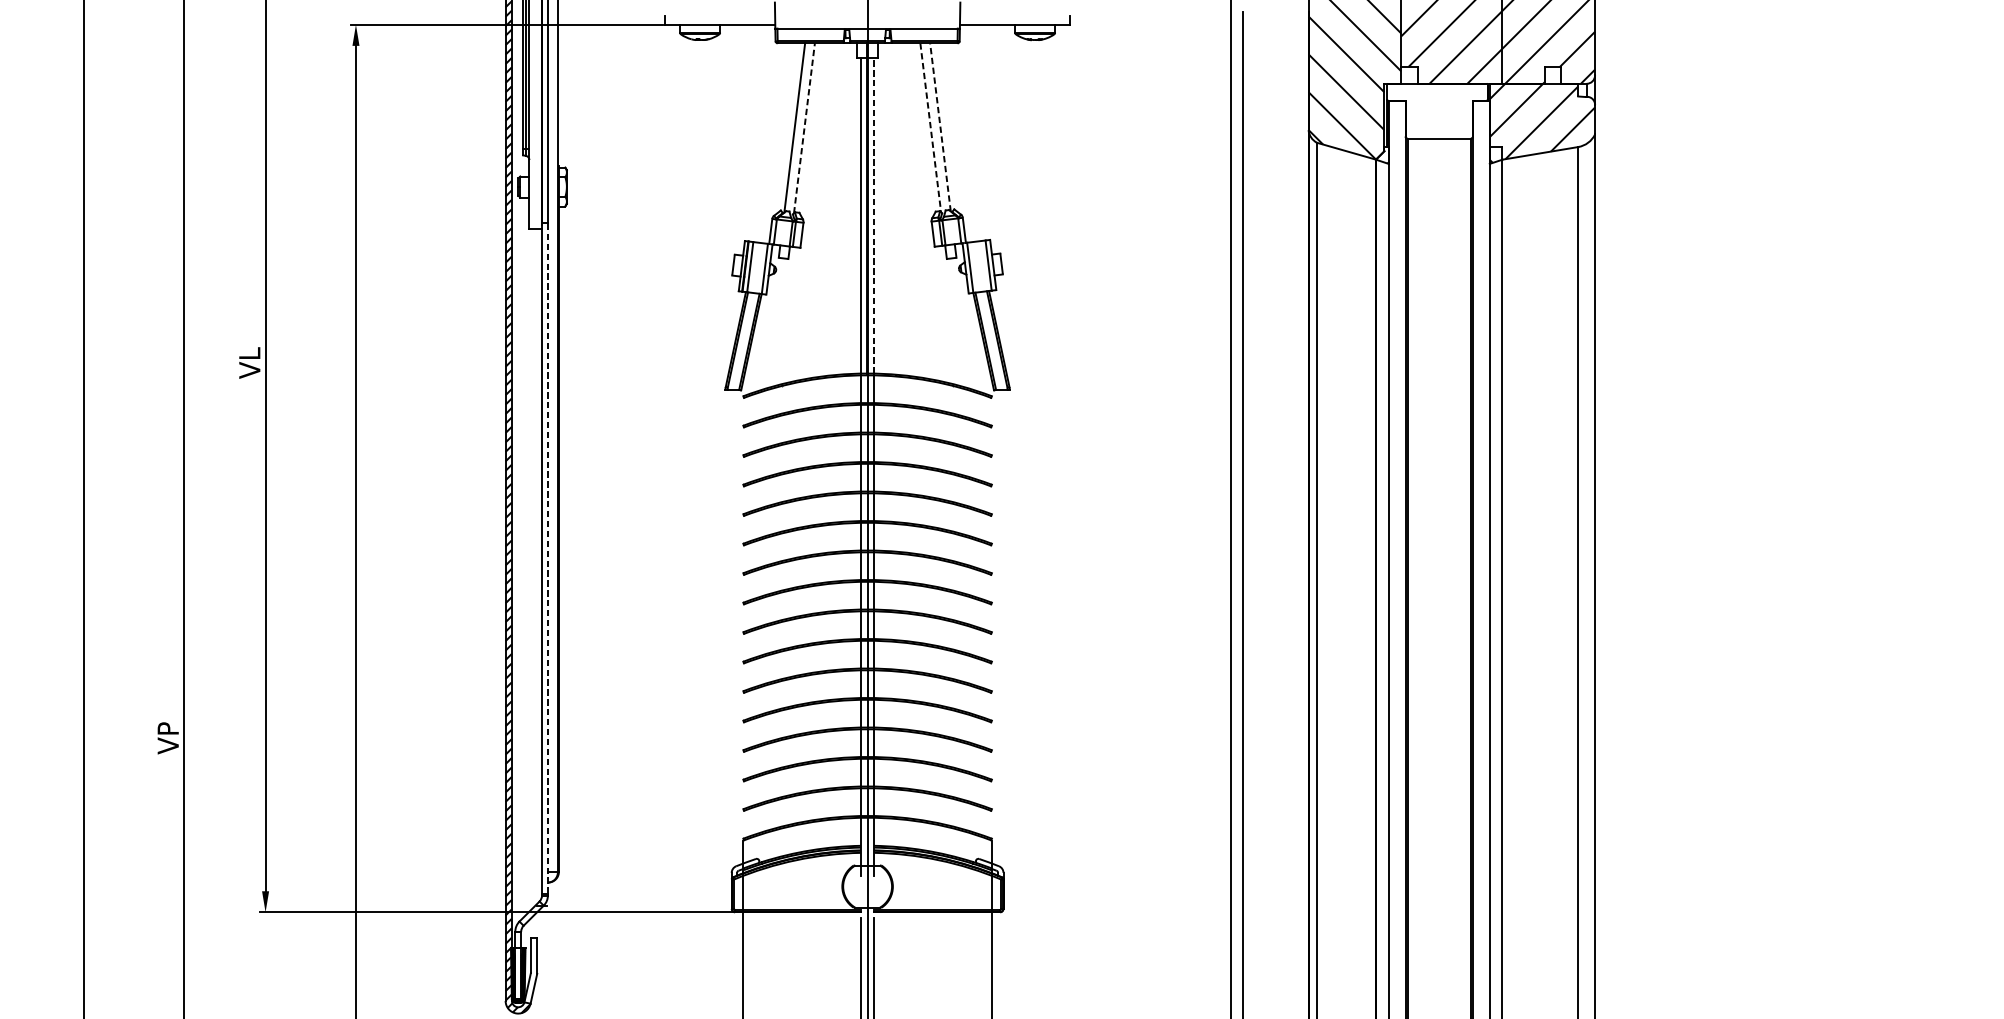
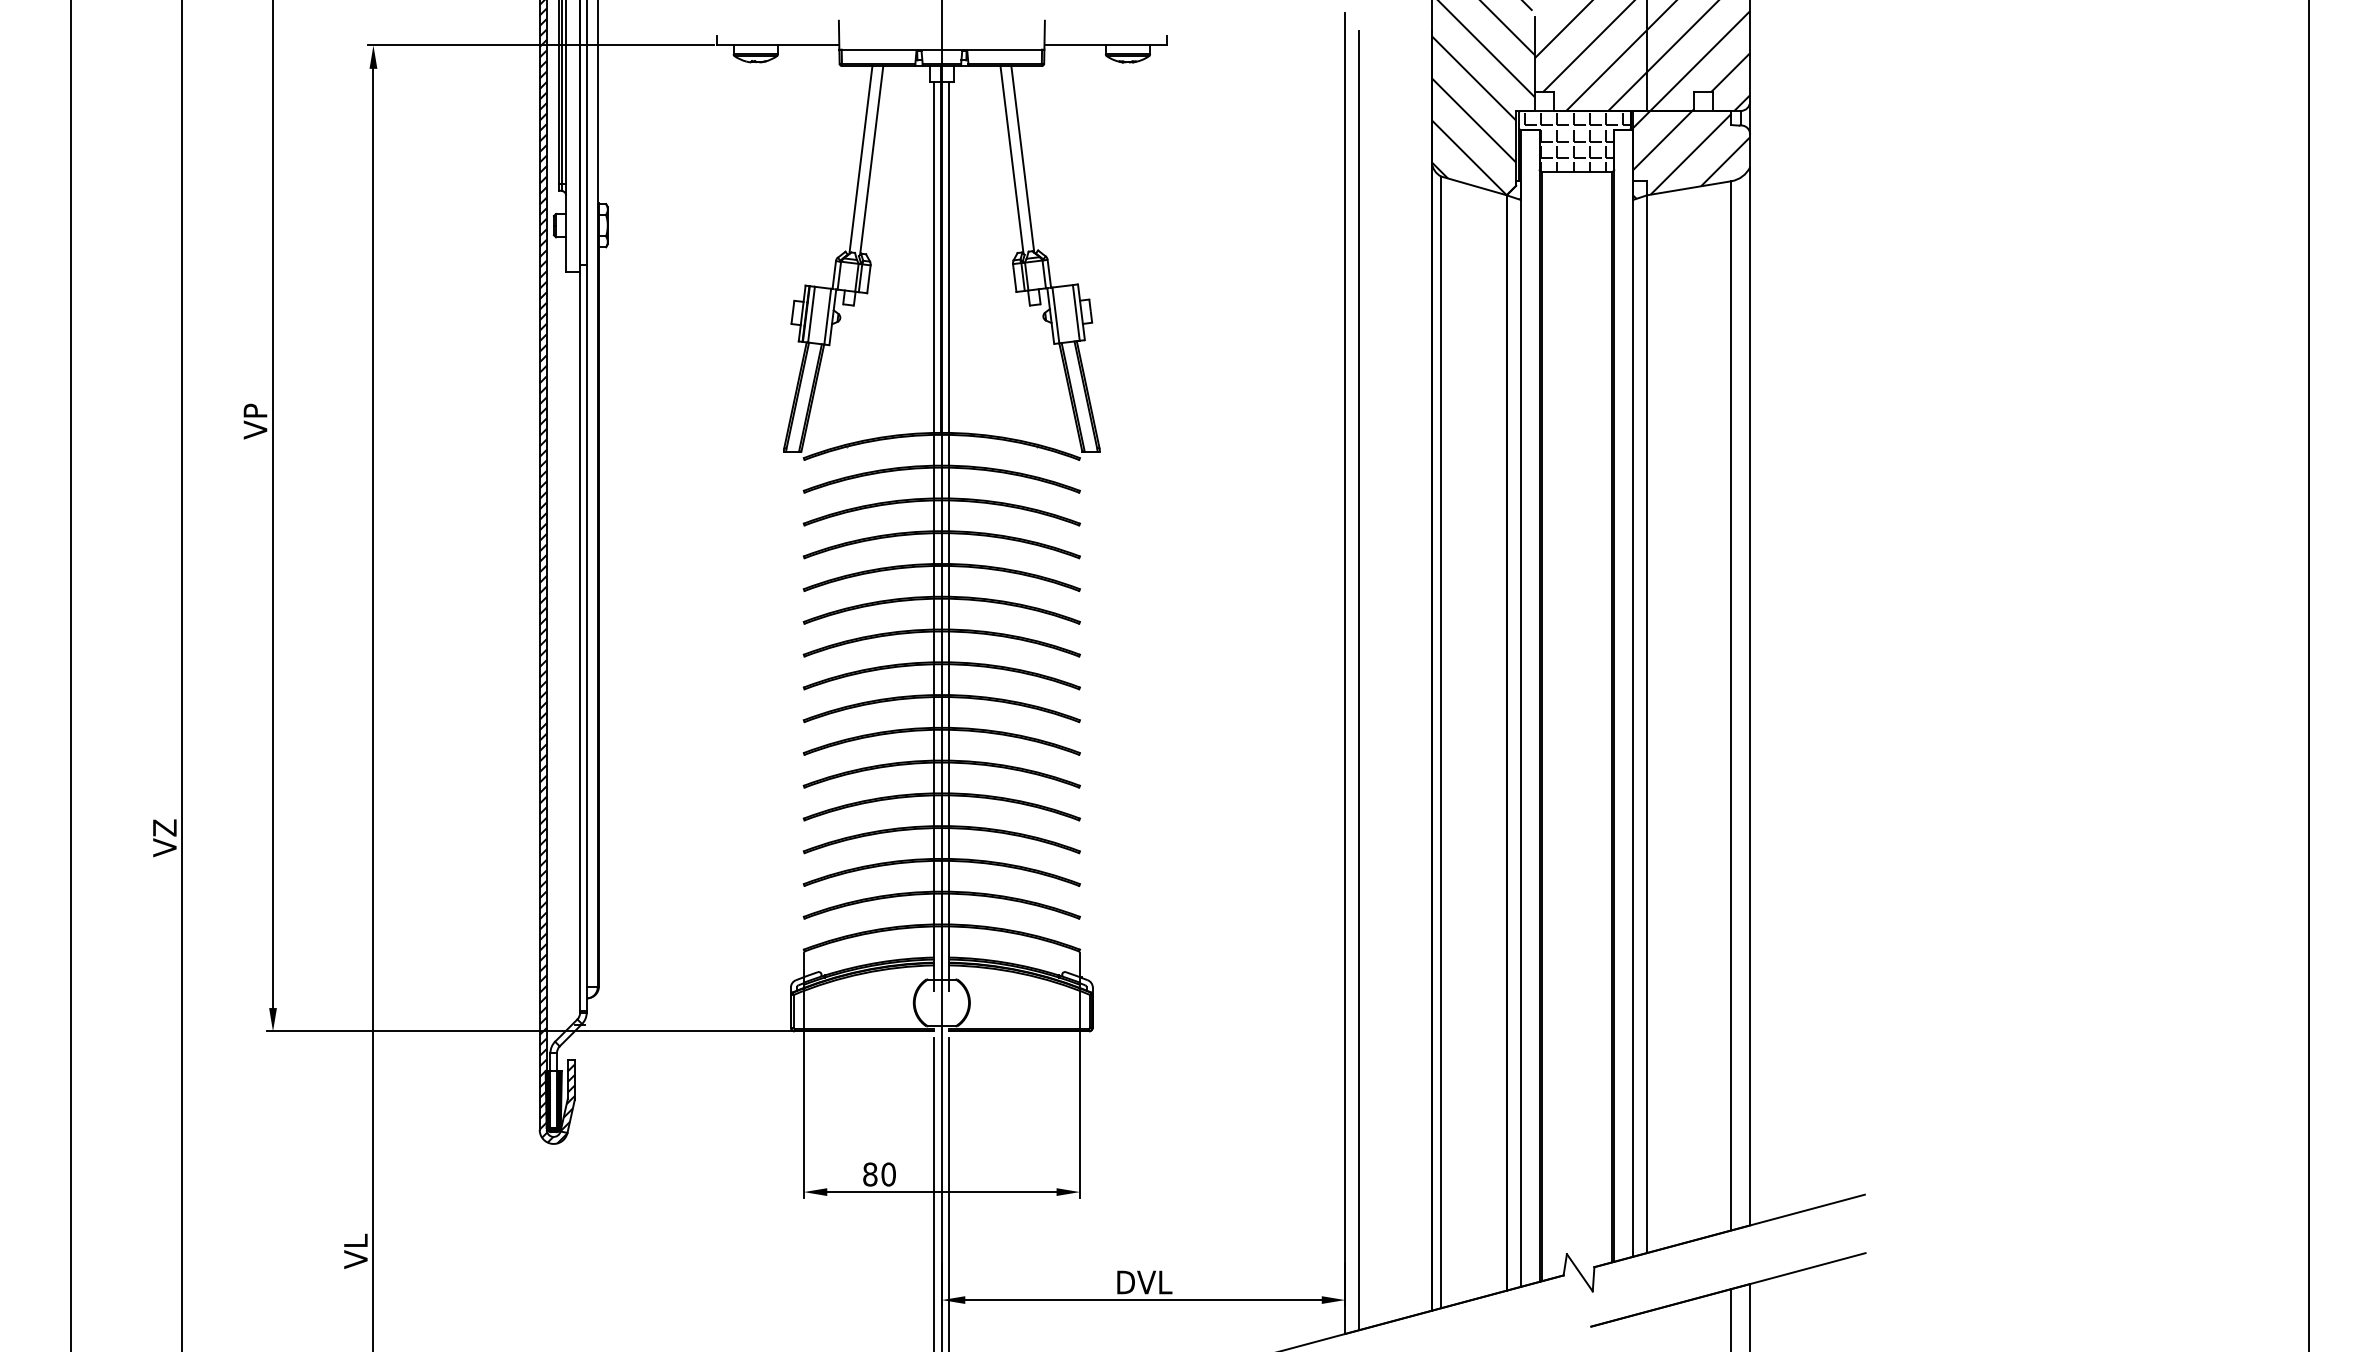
hatch: (1437, 112) -> (1574, 142), added
line: (940, 126) -> (1022, 158), dashed -> solid
line: (804, 127) -> (871, 159), dashed -> solid
line: (931, 128) -> (1012, 160), dashed -> solid
line: (874, 215) -> (949, 257), dashed -> solid
text: (249, 363) -> (255, 421), VL -> VP
line: (547, 557) -> (586, 637), dashed -> solid
text: (167, 738) -> (164, 838), VP -> VZ
hatch: (530, 969) -> (567, 1095), added

